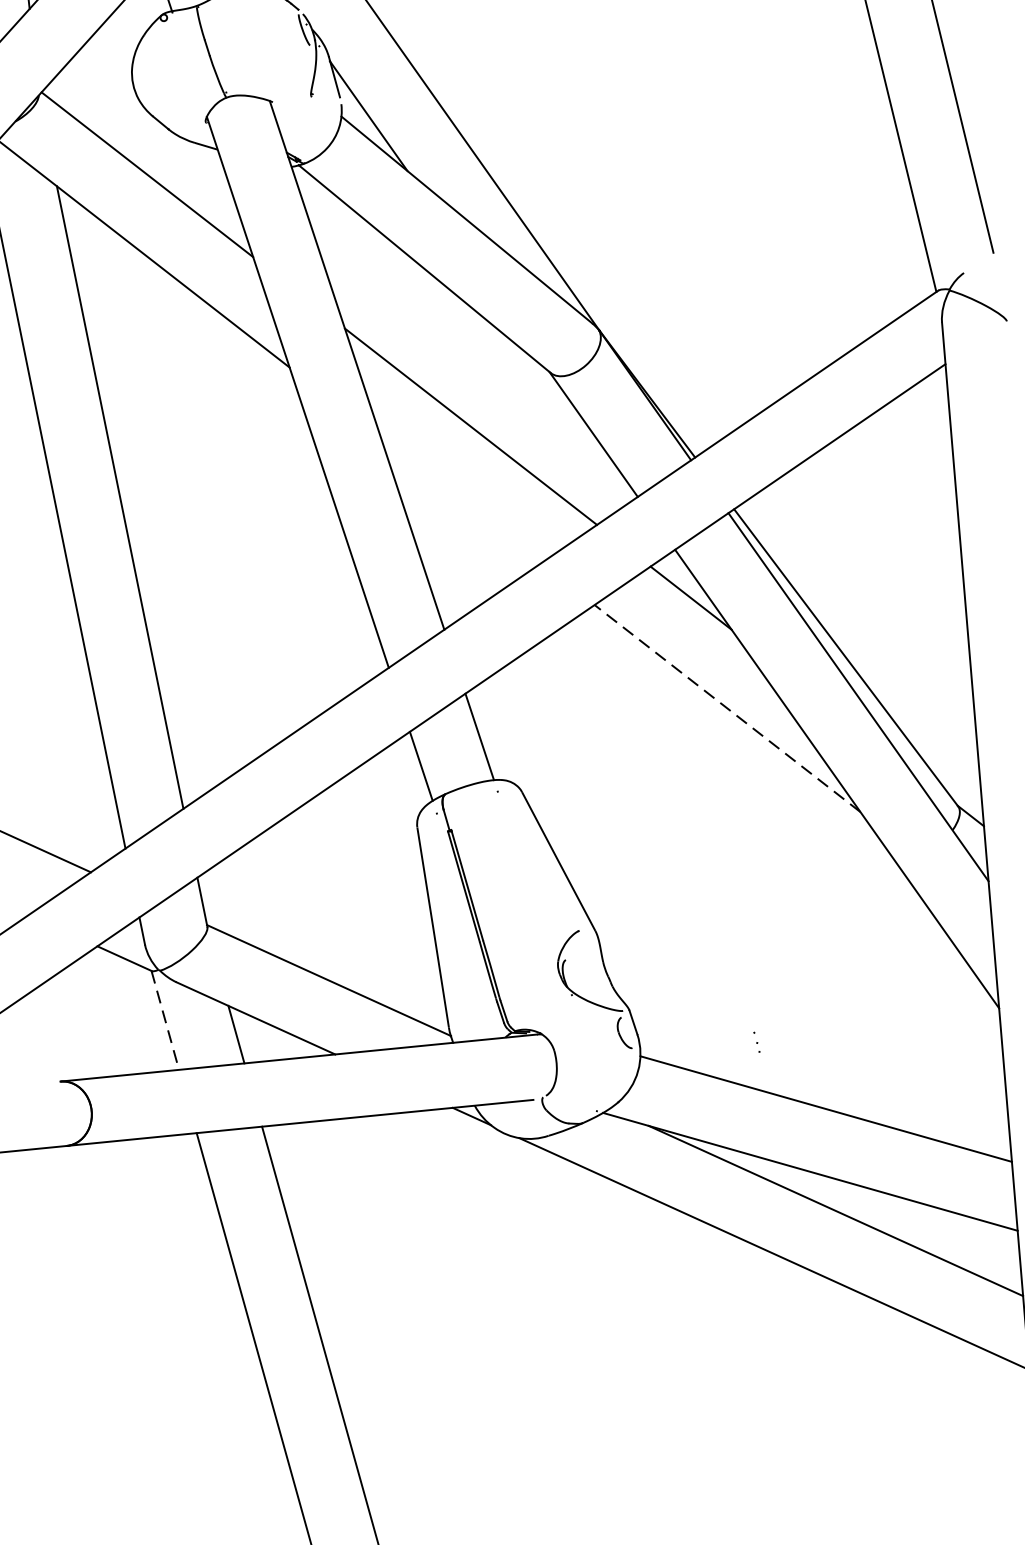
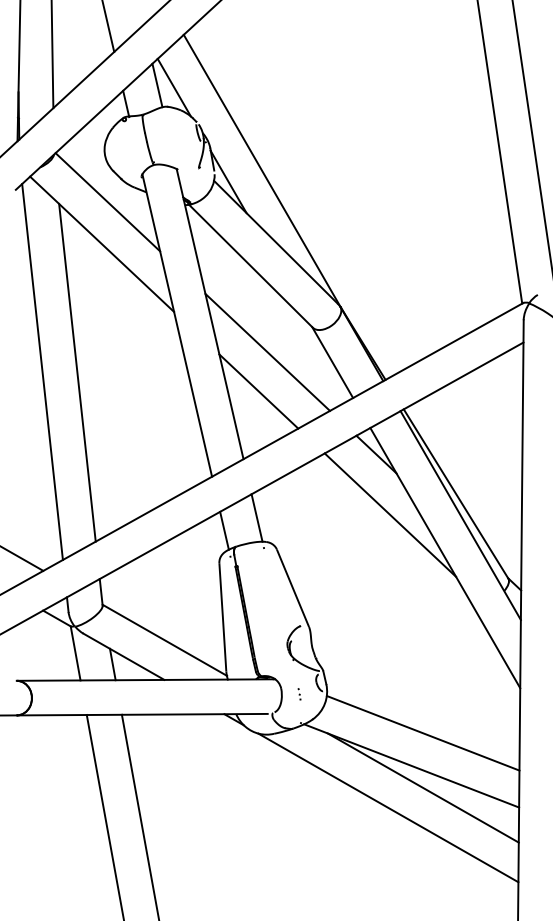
line: (460, 501) -> (258, 391), added
line: (727, 707) -> (390, 514), dashed -> solid
line: (165, 1020) -> (75, 653), dashed -> solid
part: (756, 1042) -> (299, 694), moved

